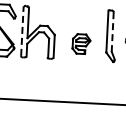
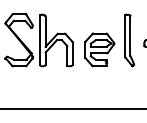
line: (22, 30) -> (40, 39), dashed -> solid
line: (112, 32) -> (130, 36), dashed -> solid
part: (81, 43) -> (99, 49), size x1.67

